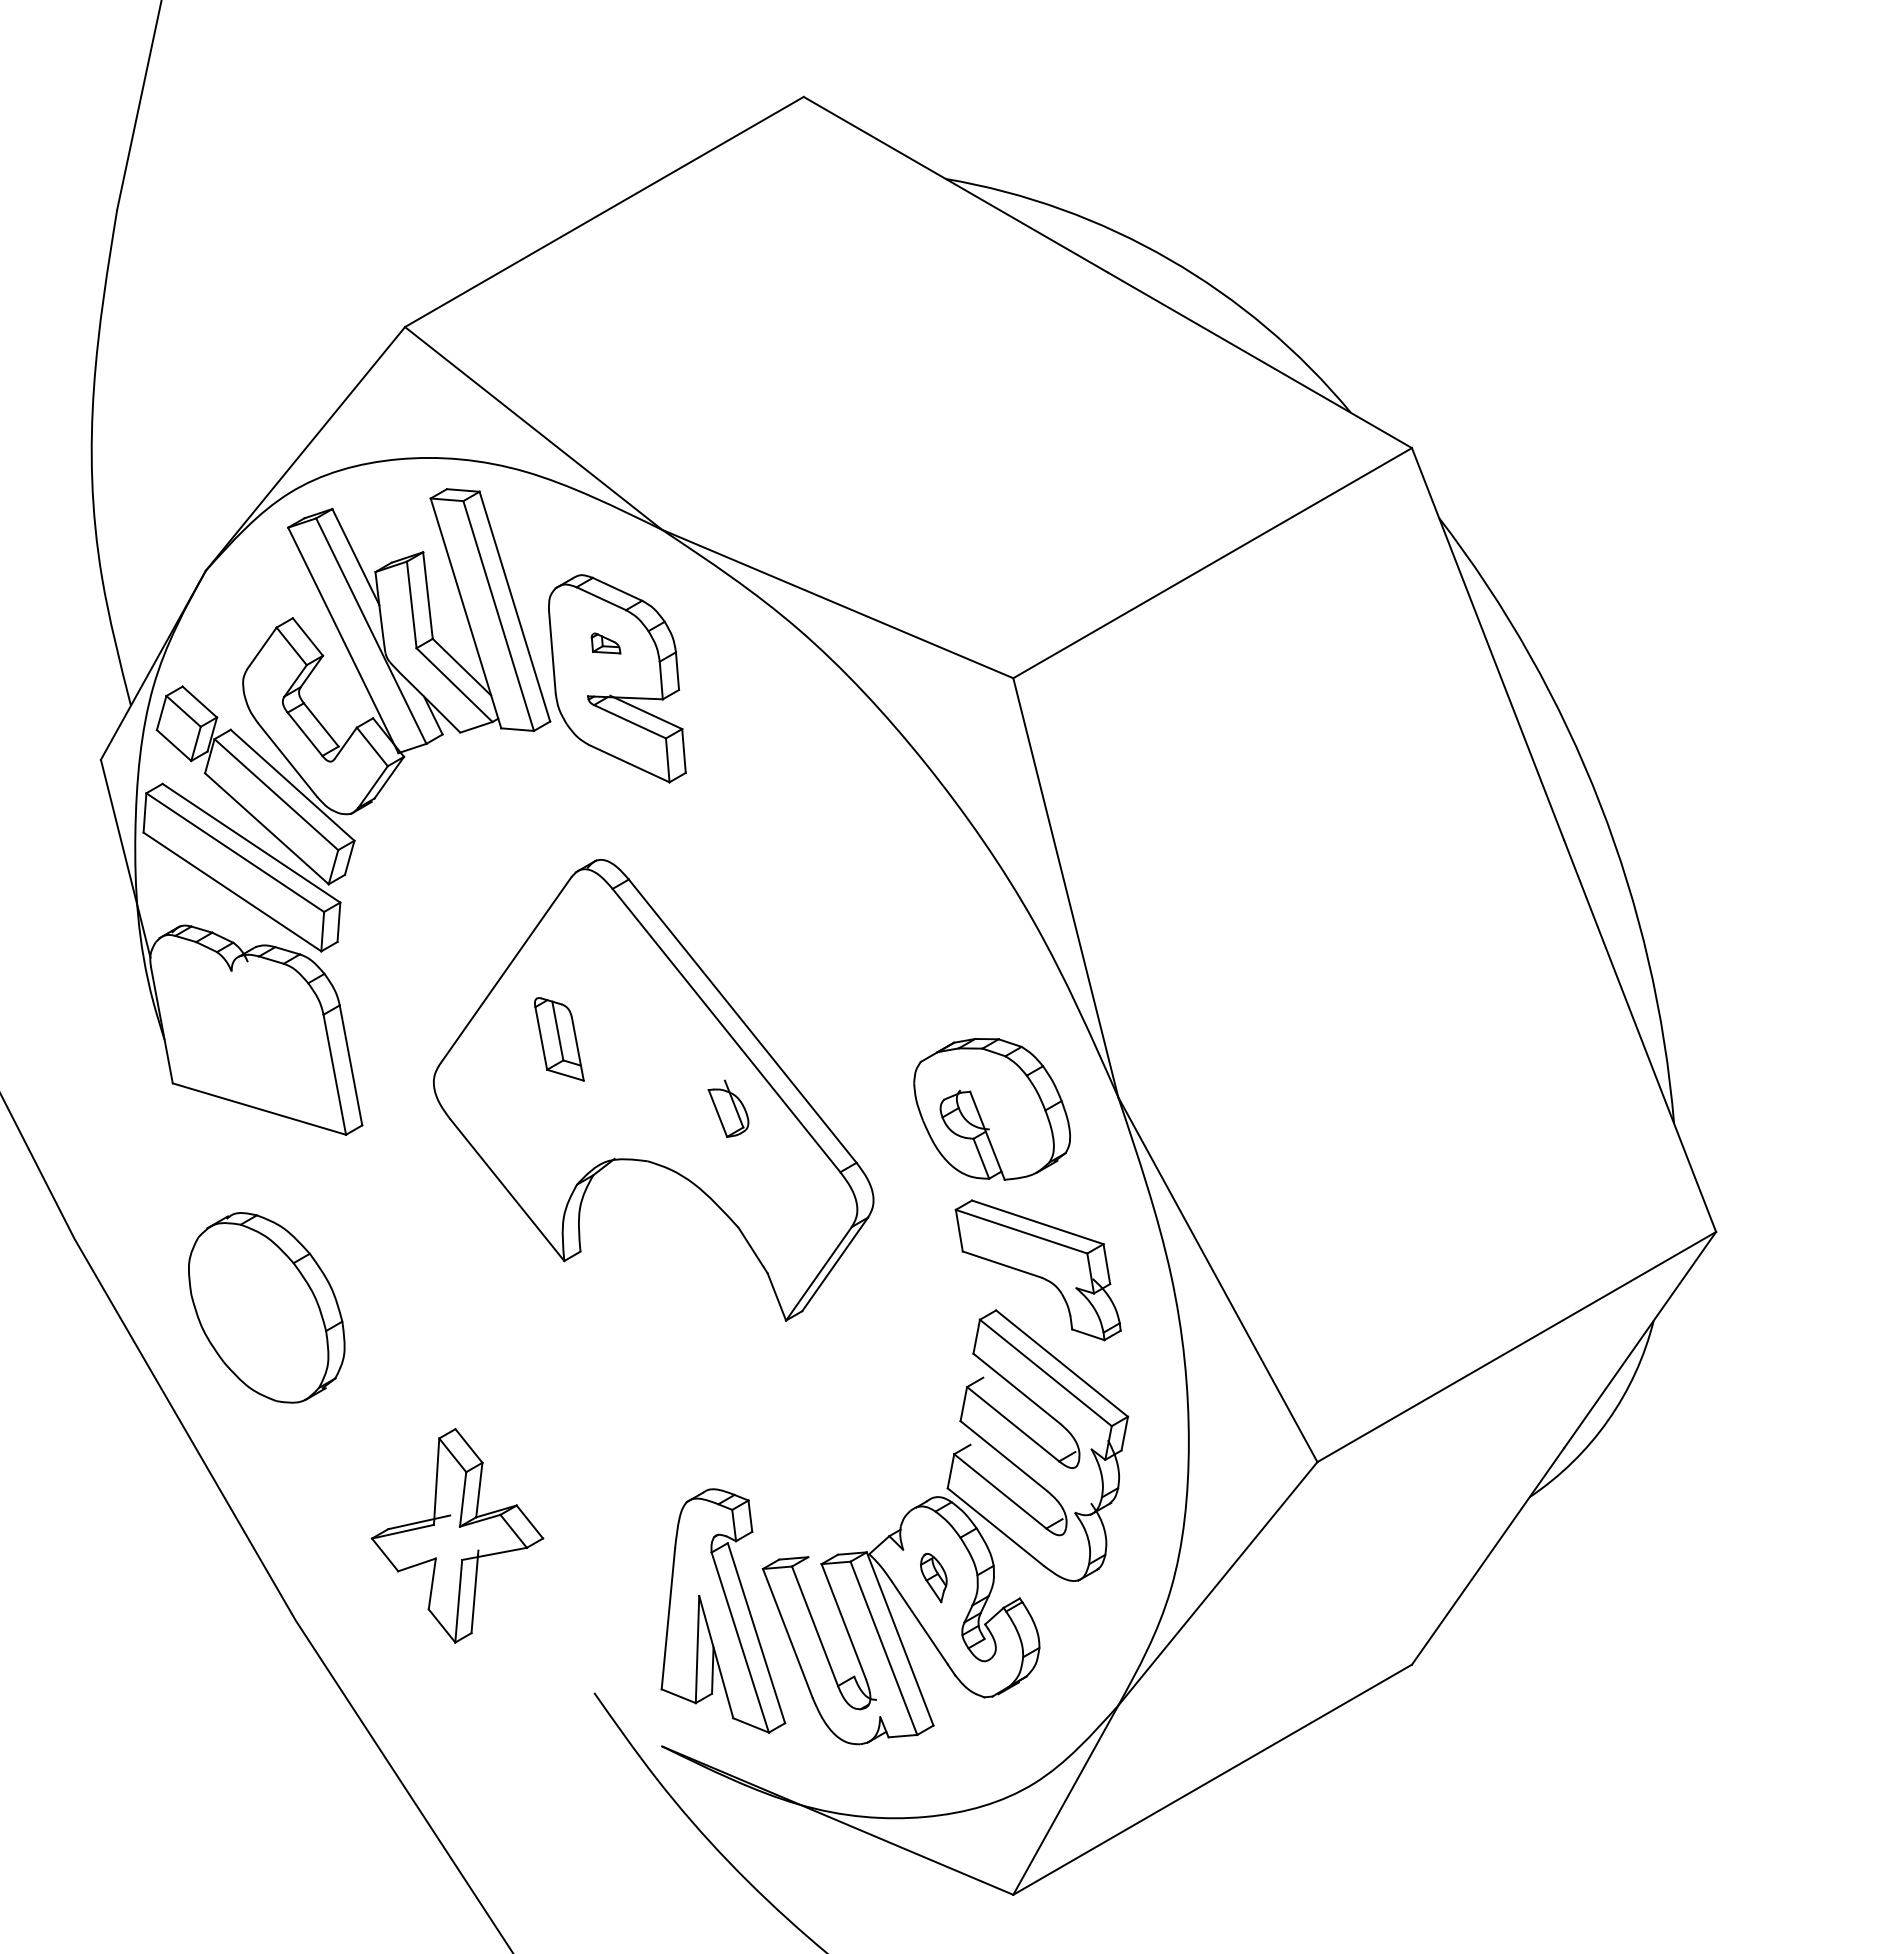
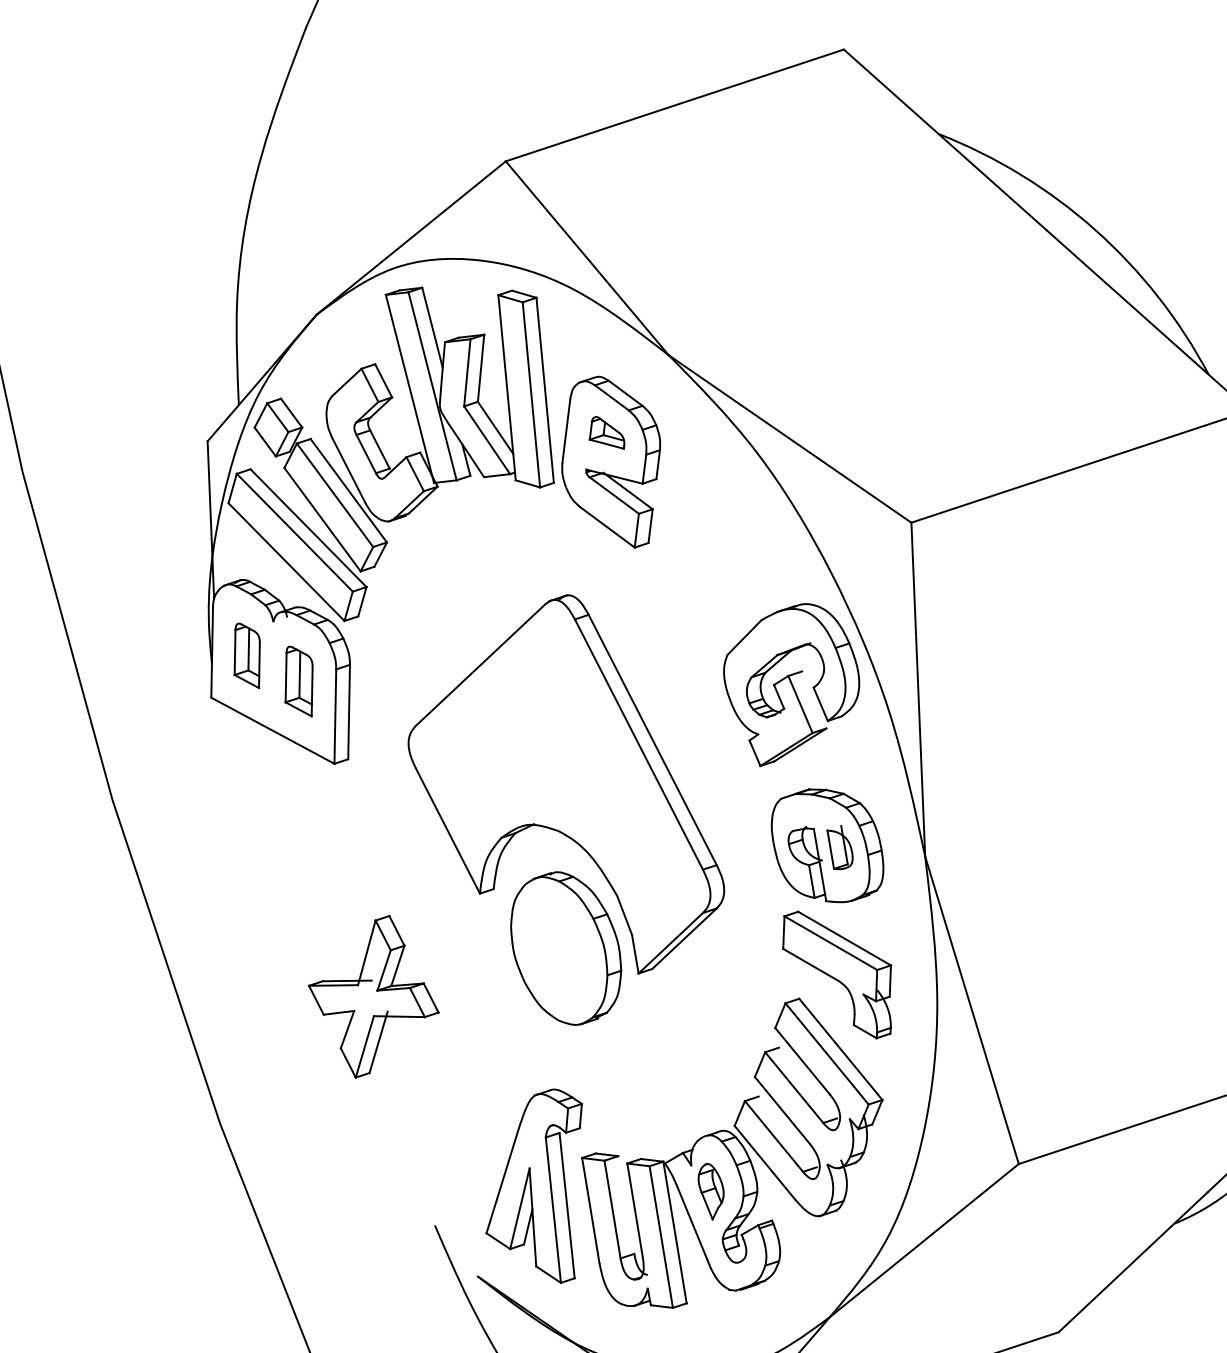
part: (605, 643) -> (608, 432), size x1.67
part: (902, 917) -> (789, 686), added
part: (207, 1020) -> (247, 655), added
part: (559, 1039) -> (299, 681), moved
part: (728, 1108) -> (839, 847), moved
part: (266, 1307) -> (565, 948), moved
part: (457, 1535) -> (374, 996), moved
part: (933, 1577) -> (709, 1191), size x1.43

